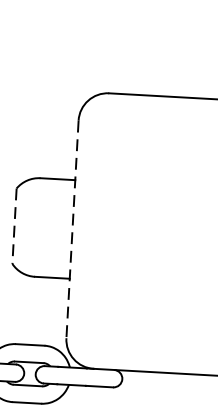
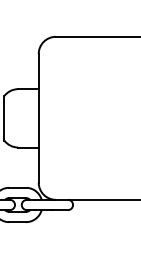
line: (14, 226) -> (4, 118), dashed -> solid
line: (72, 229) -> (38, 118), dashed -> solid

